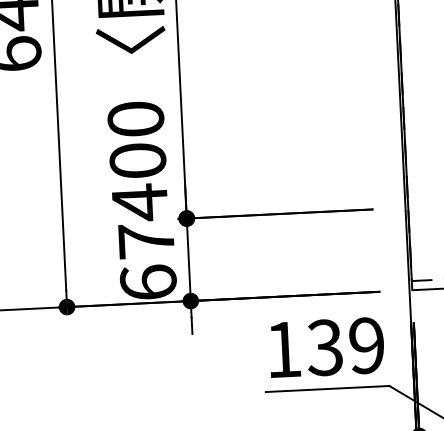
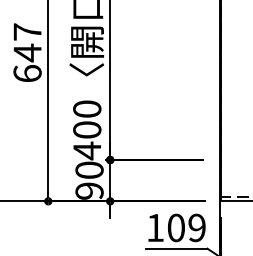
text: (147, 261) -> (89, 180), 67 -> 90
text: (323, 346) -> (175, 227), 139 -> 109

